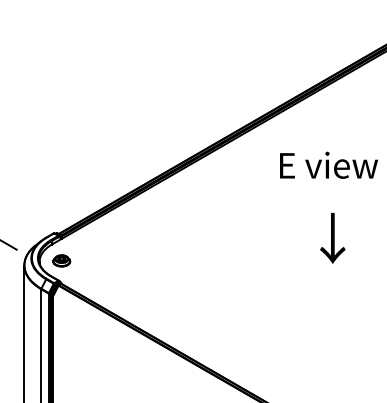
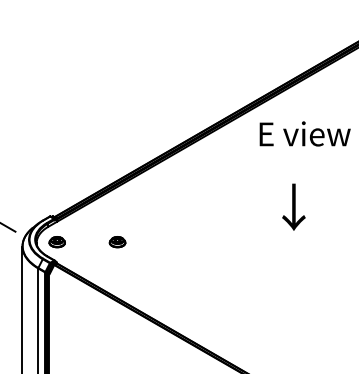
text: (328, 164) -> (304, 133), moved
text: (332, 238) -> (293, 207), moved
part: (126, 260) -> (117, 241), added

